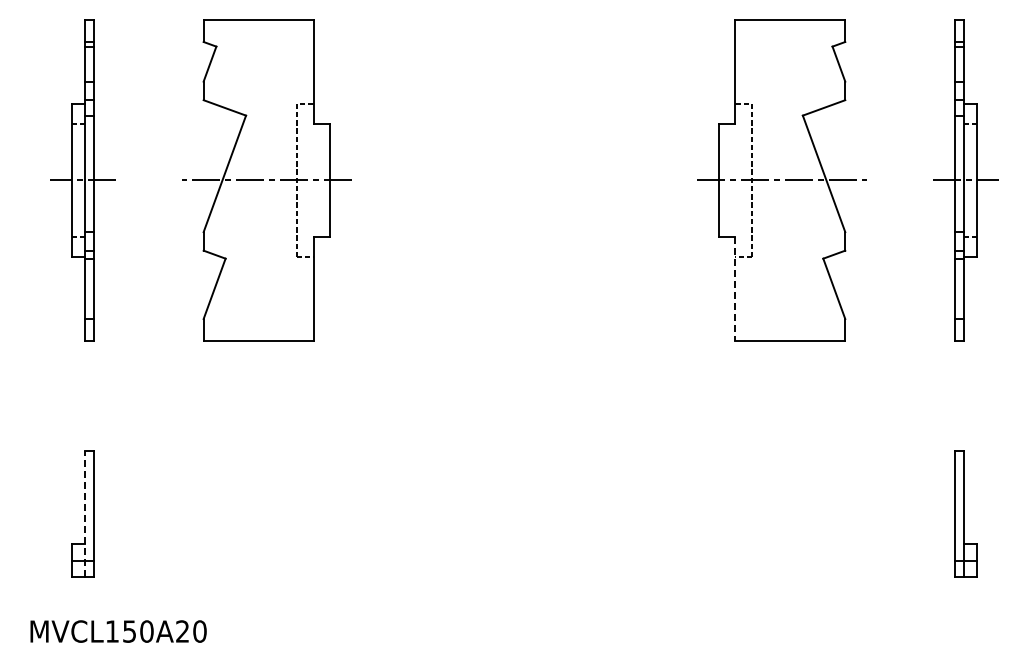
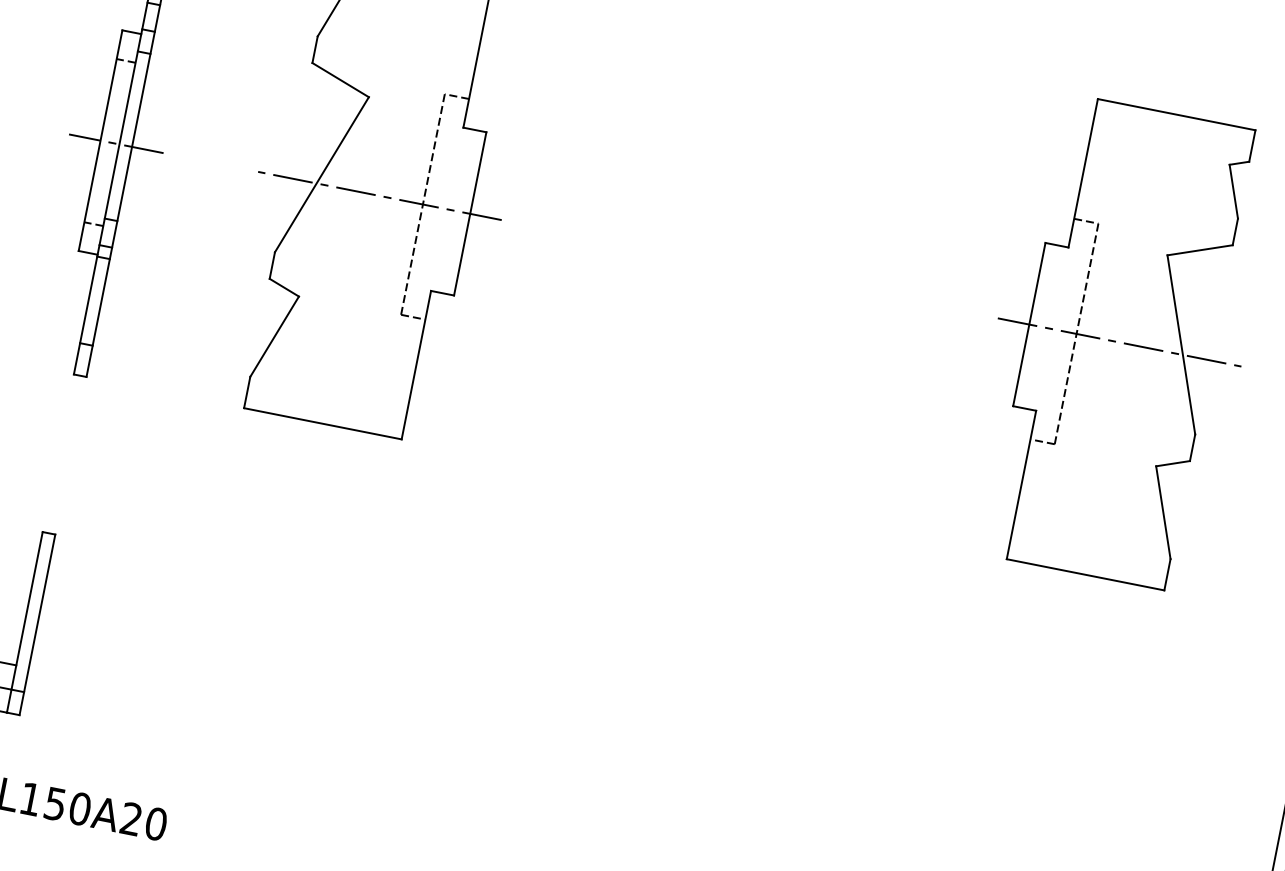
line: (735, 289) -> (1021, 485), dashed -> solid
line: (85, 513) -> (25, 622), dashed -> solid

